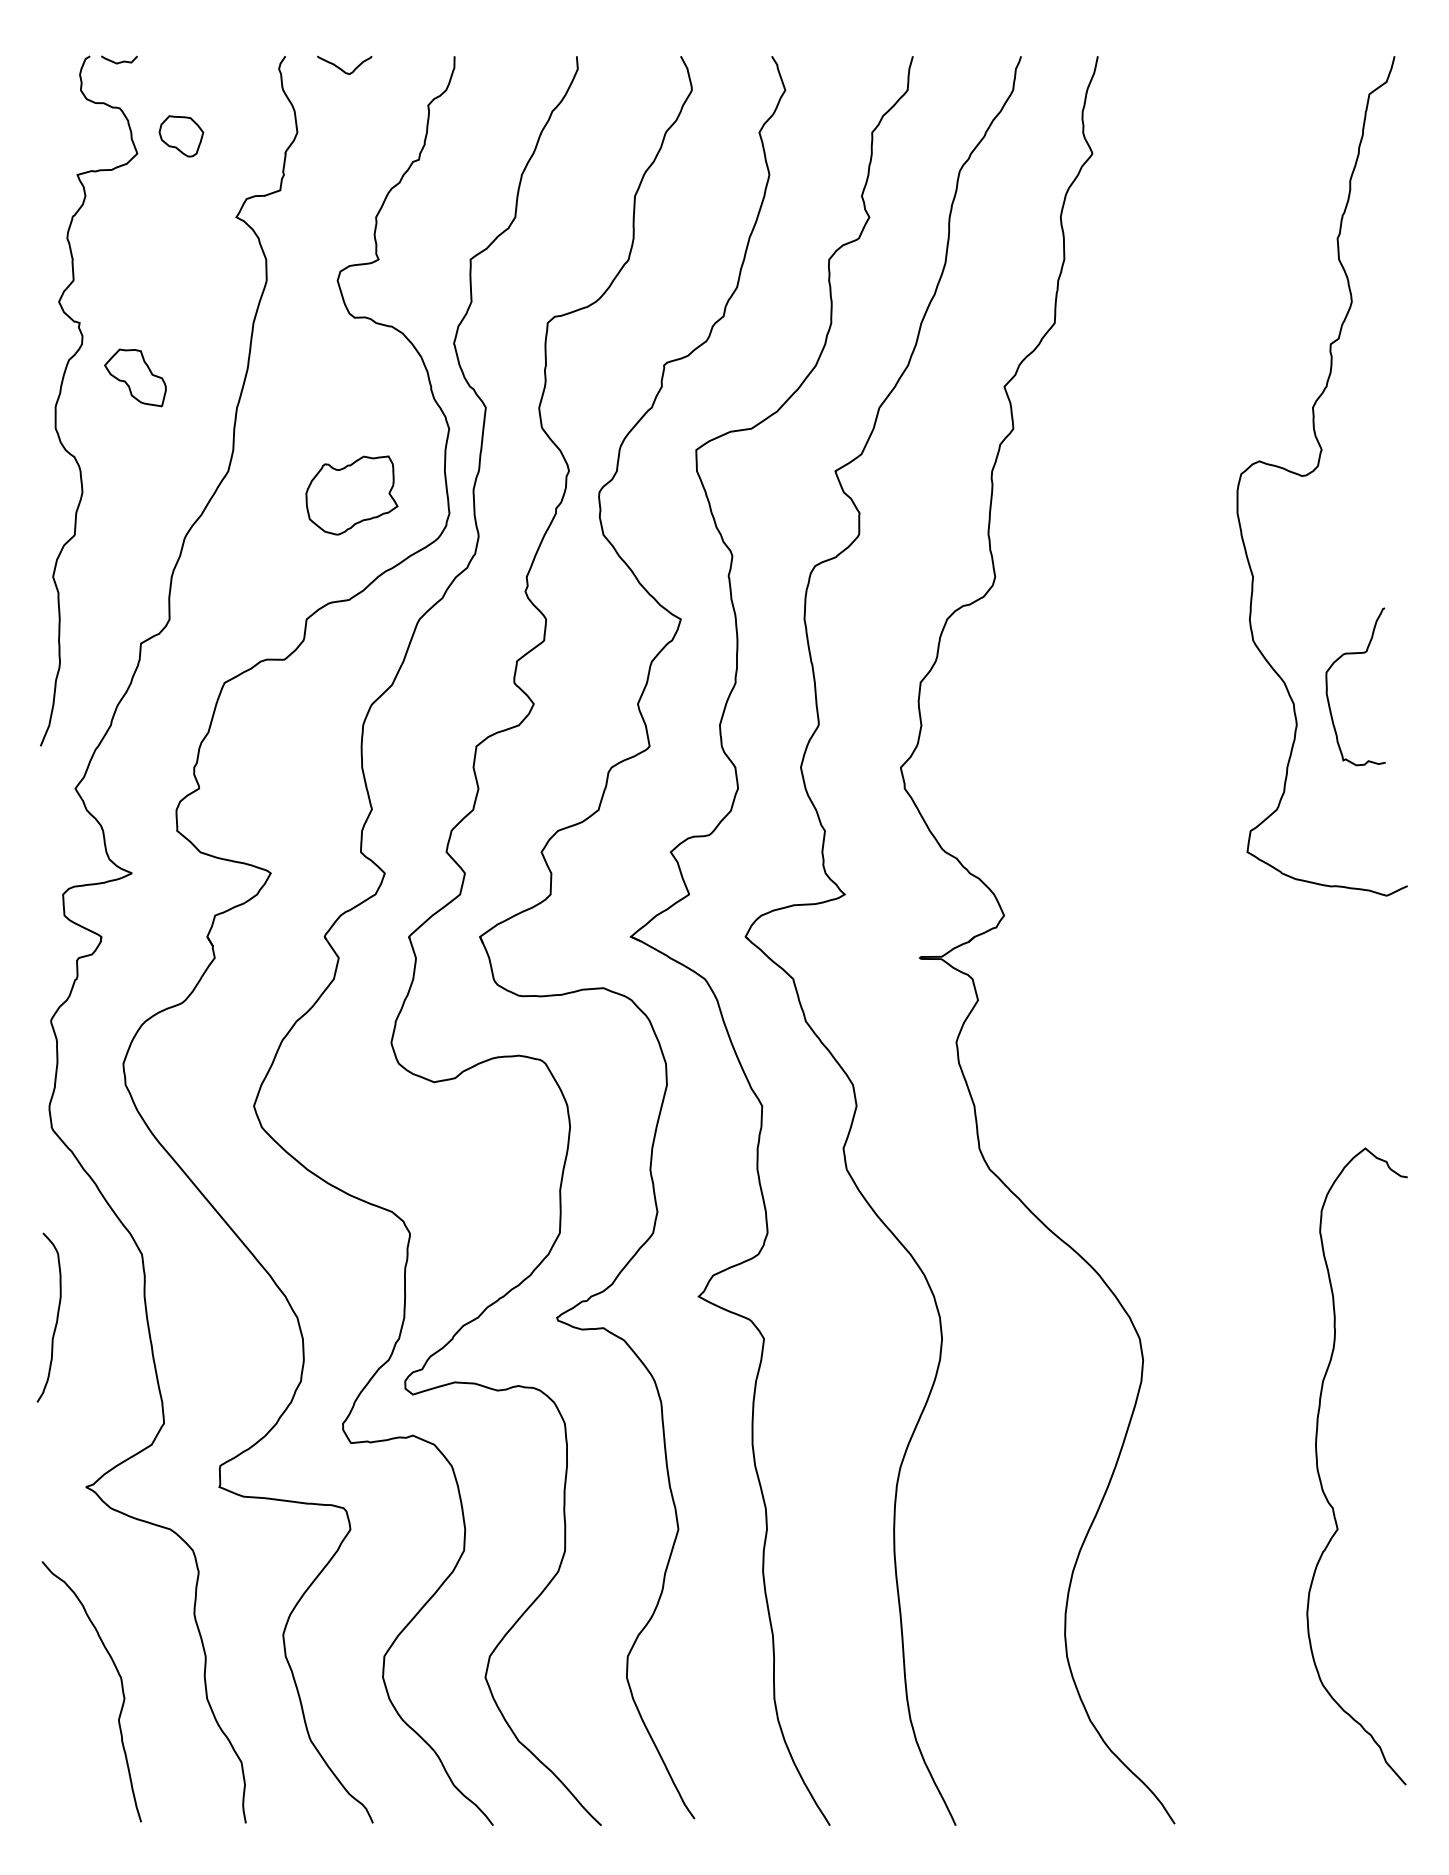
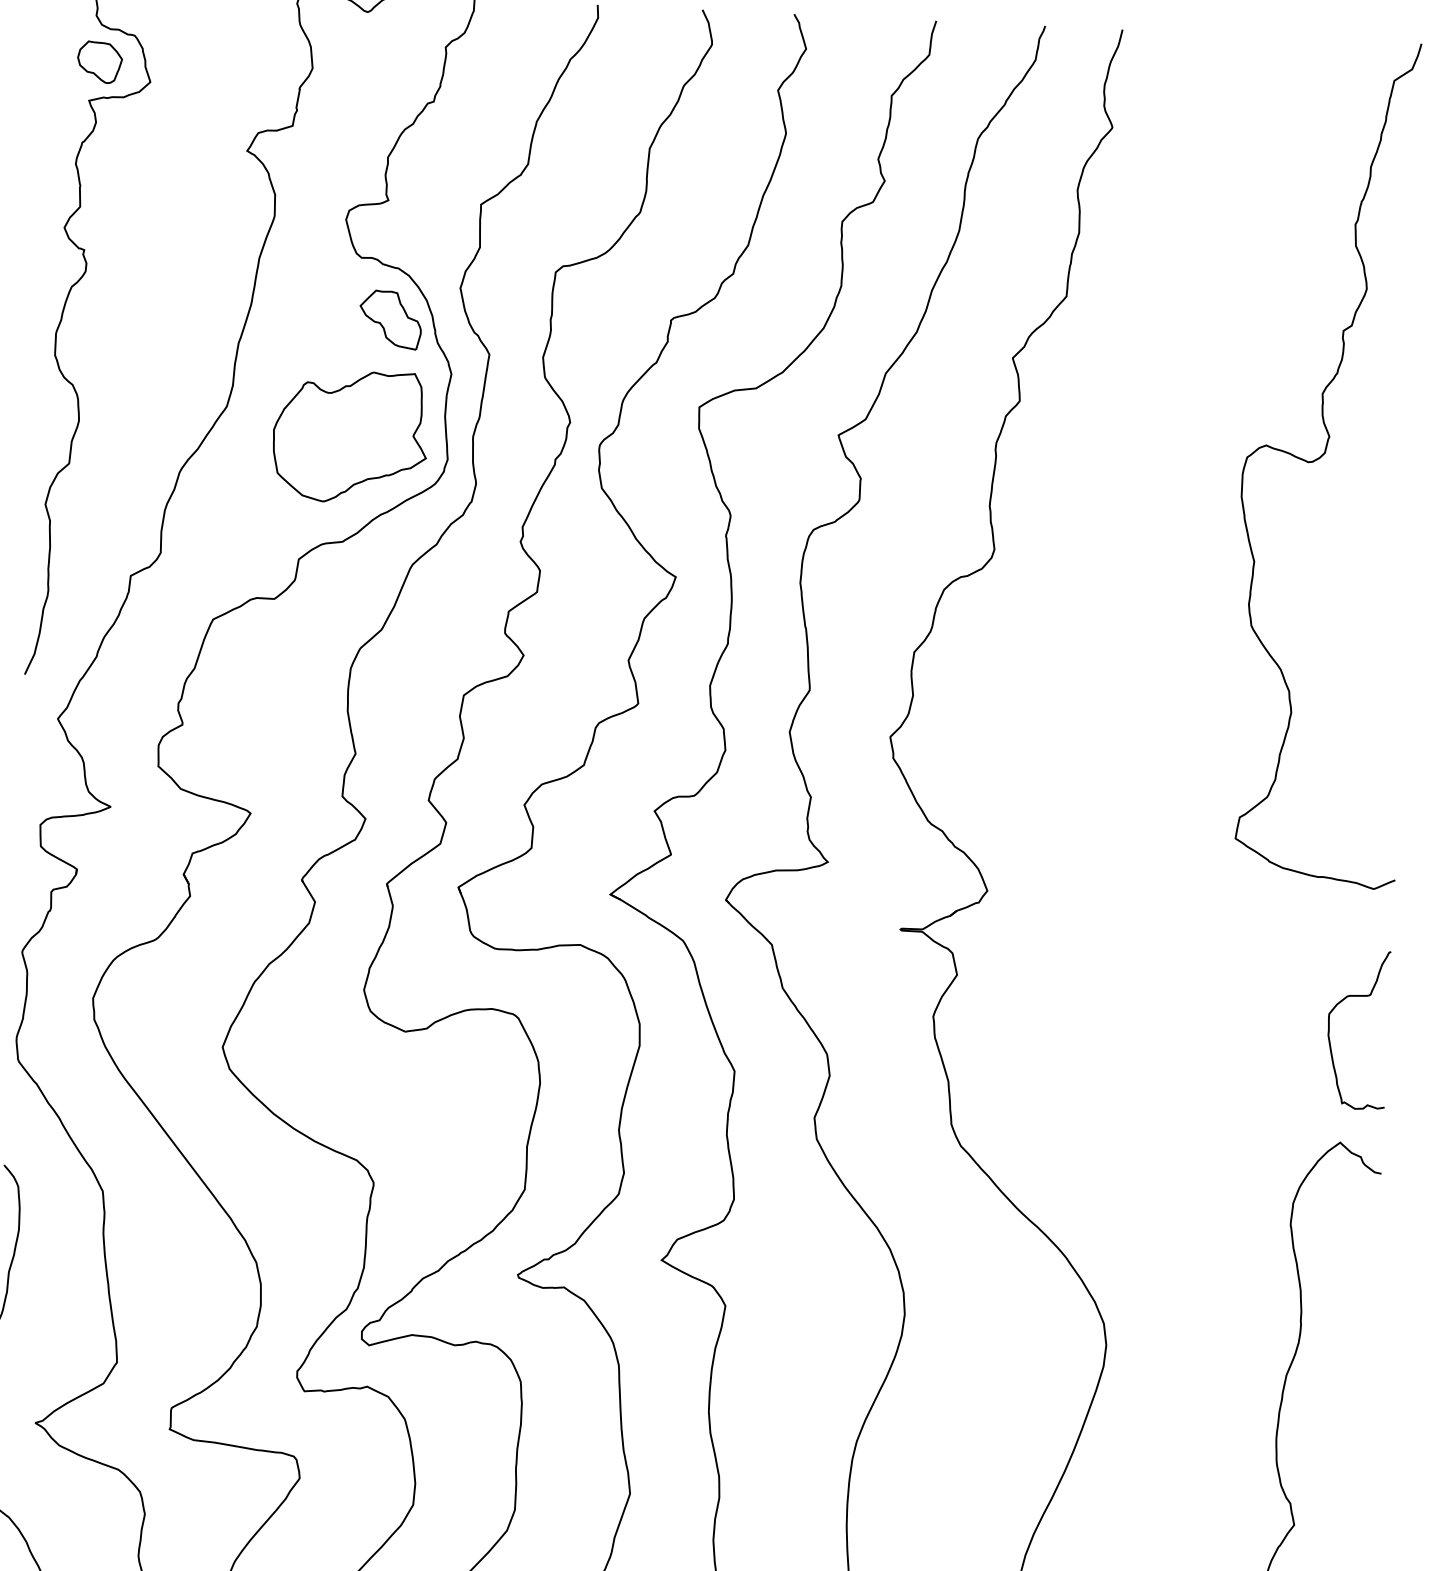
part: (181, 136) -> (99, 62), moved
part: (135, 377) -> (390, 319), moved
part: (351, 495) -> (349, 436), size x1.67
curve: (1327, 686) -> (1329, 1028), moved

